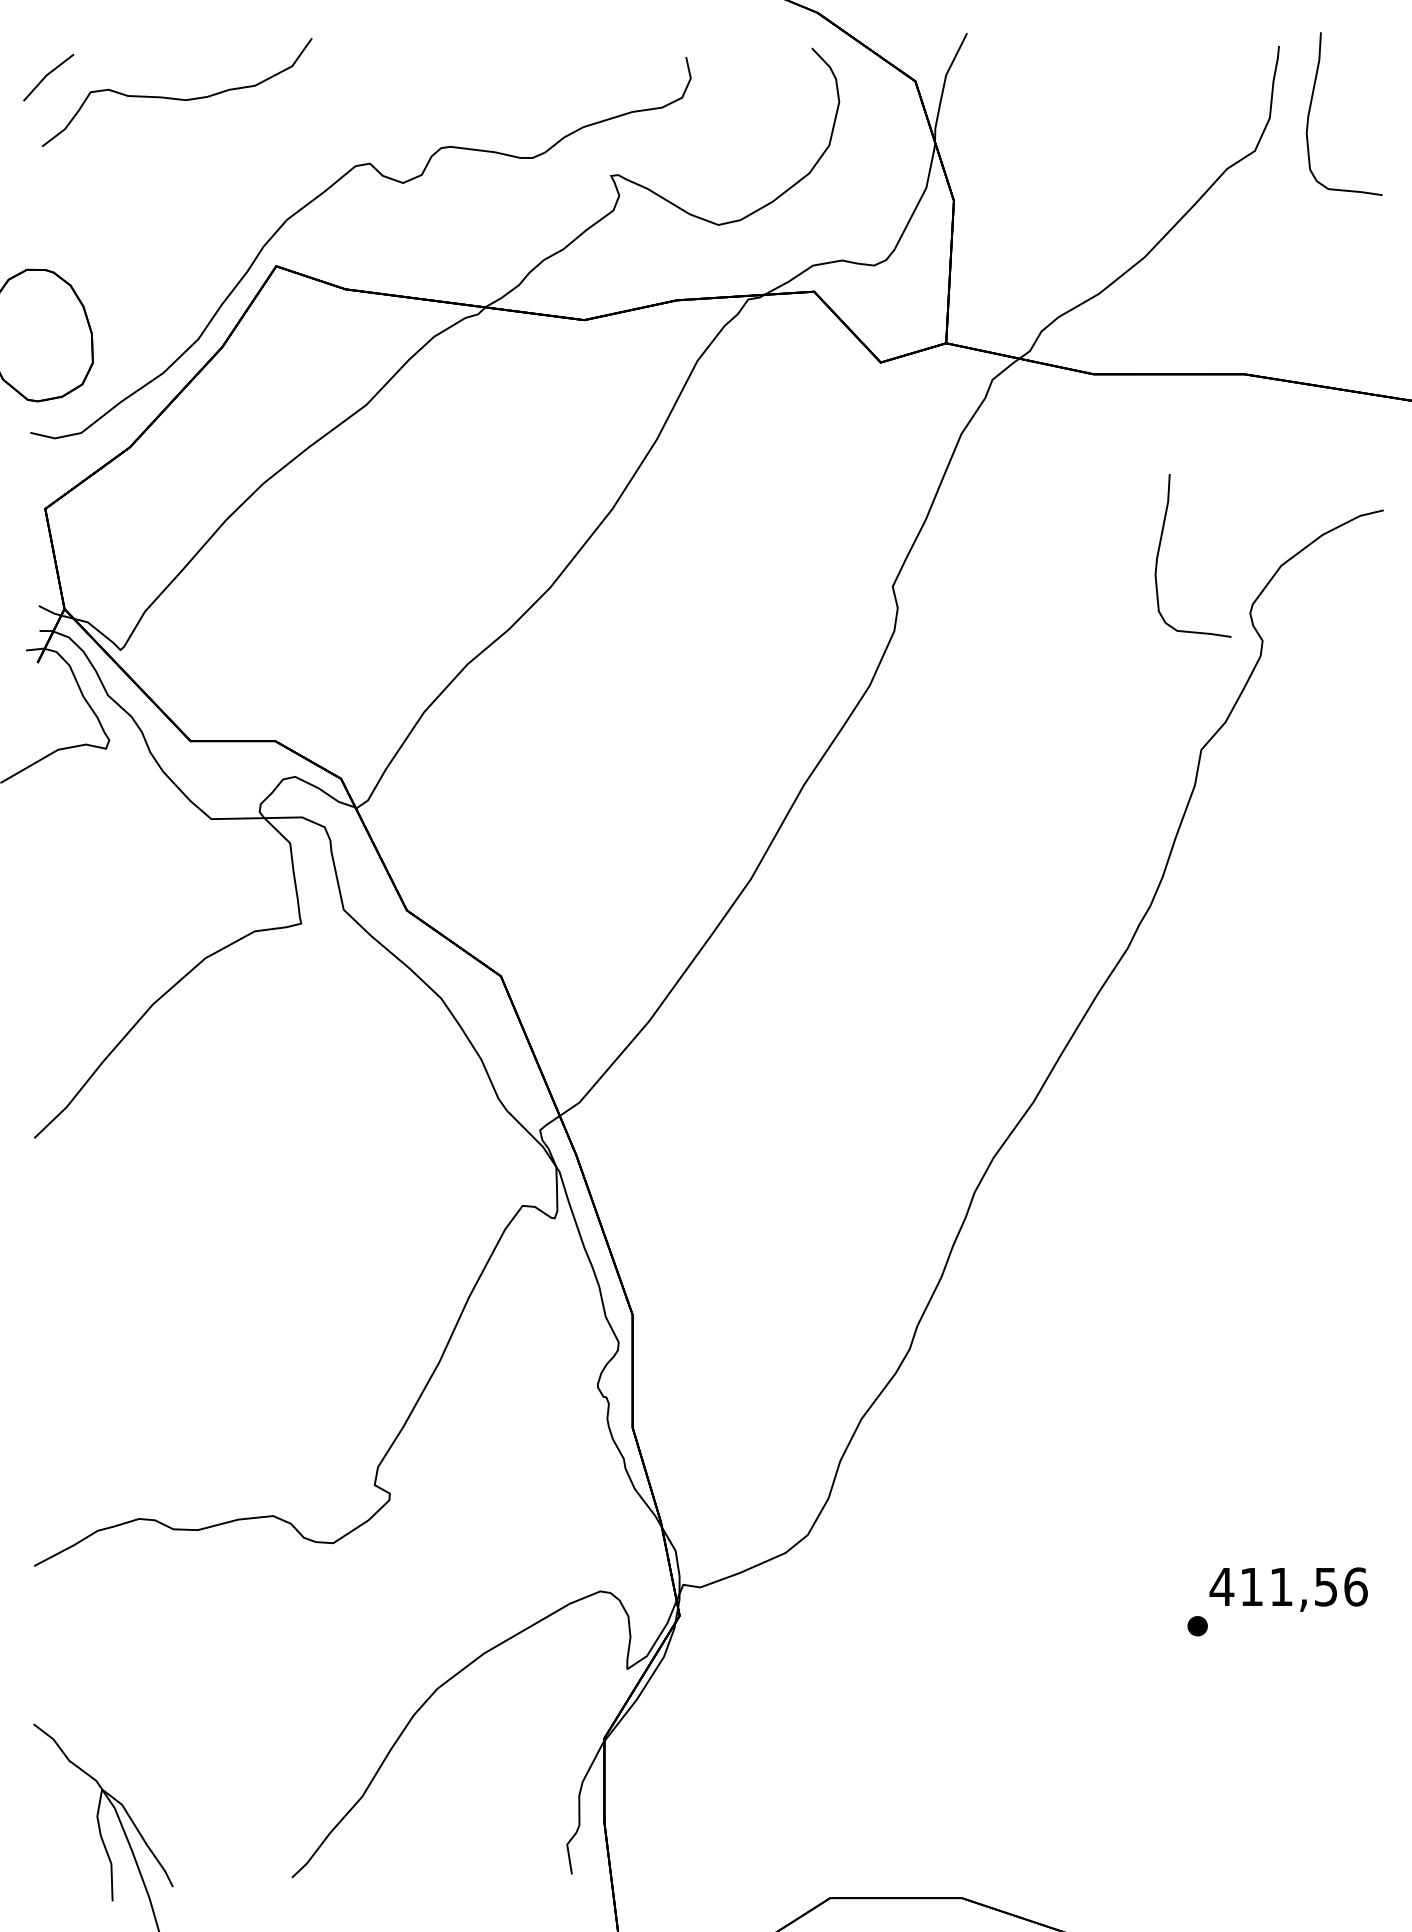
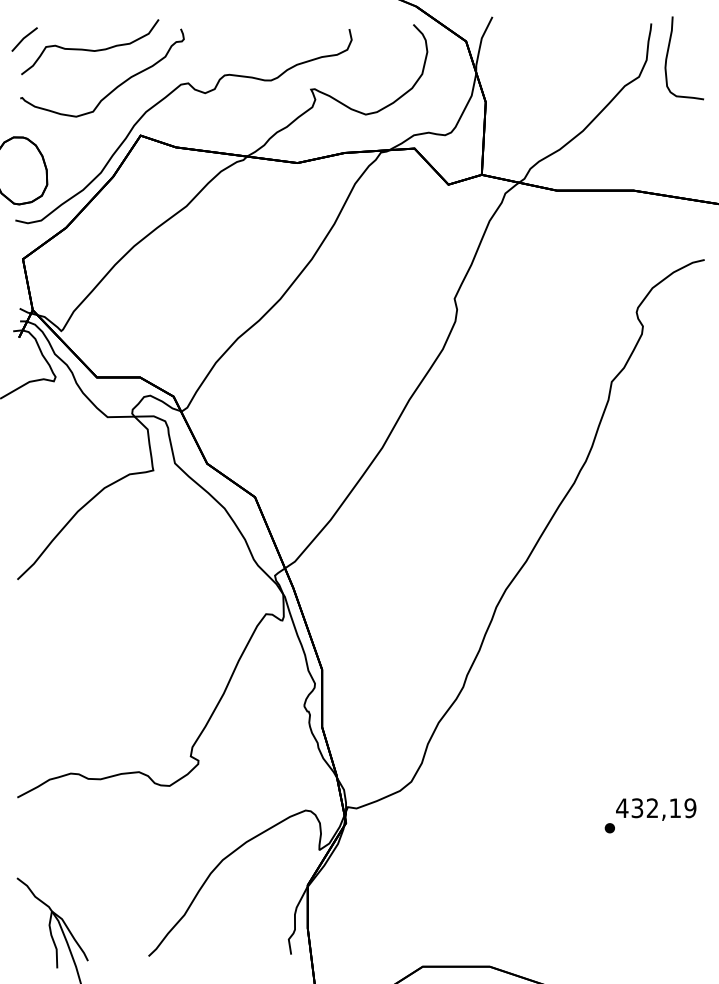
part: (228, 169) -> (116, 86), added
curve: (1161, 548) -> (591, 279), removed
text: (1302, 1587) -> (663, 808), 411,56 -> 432,19

